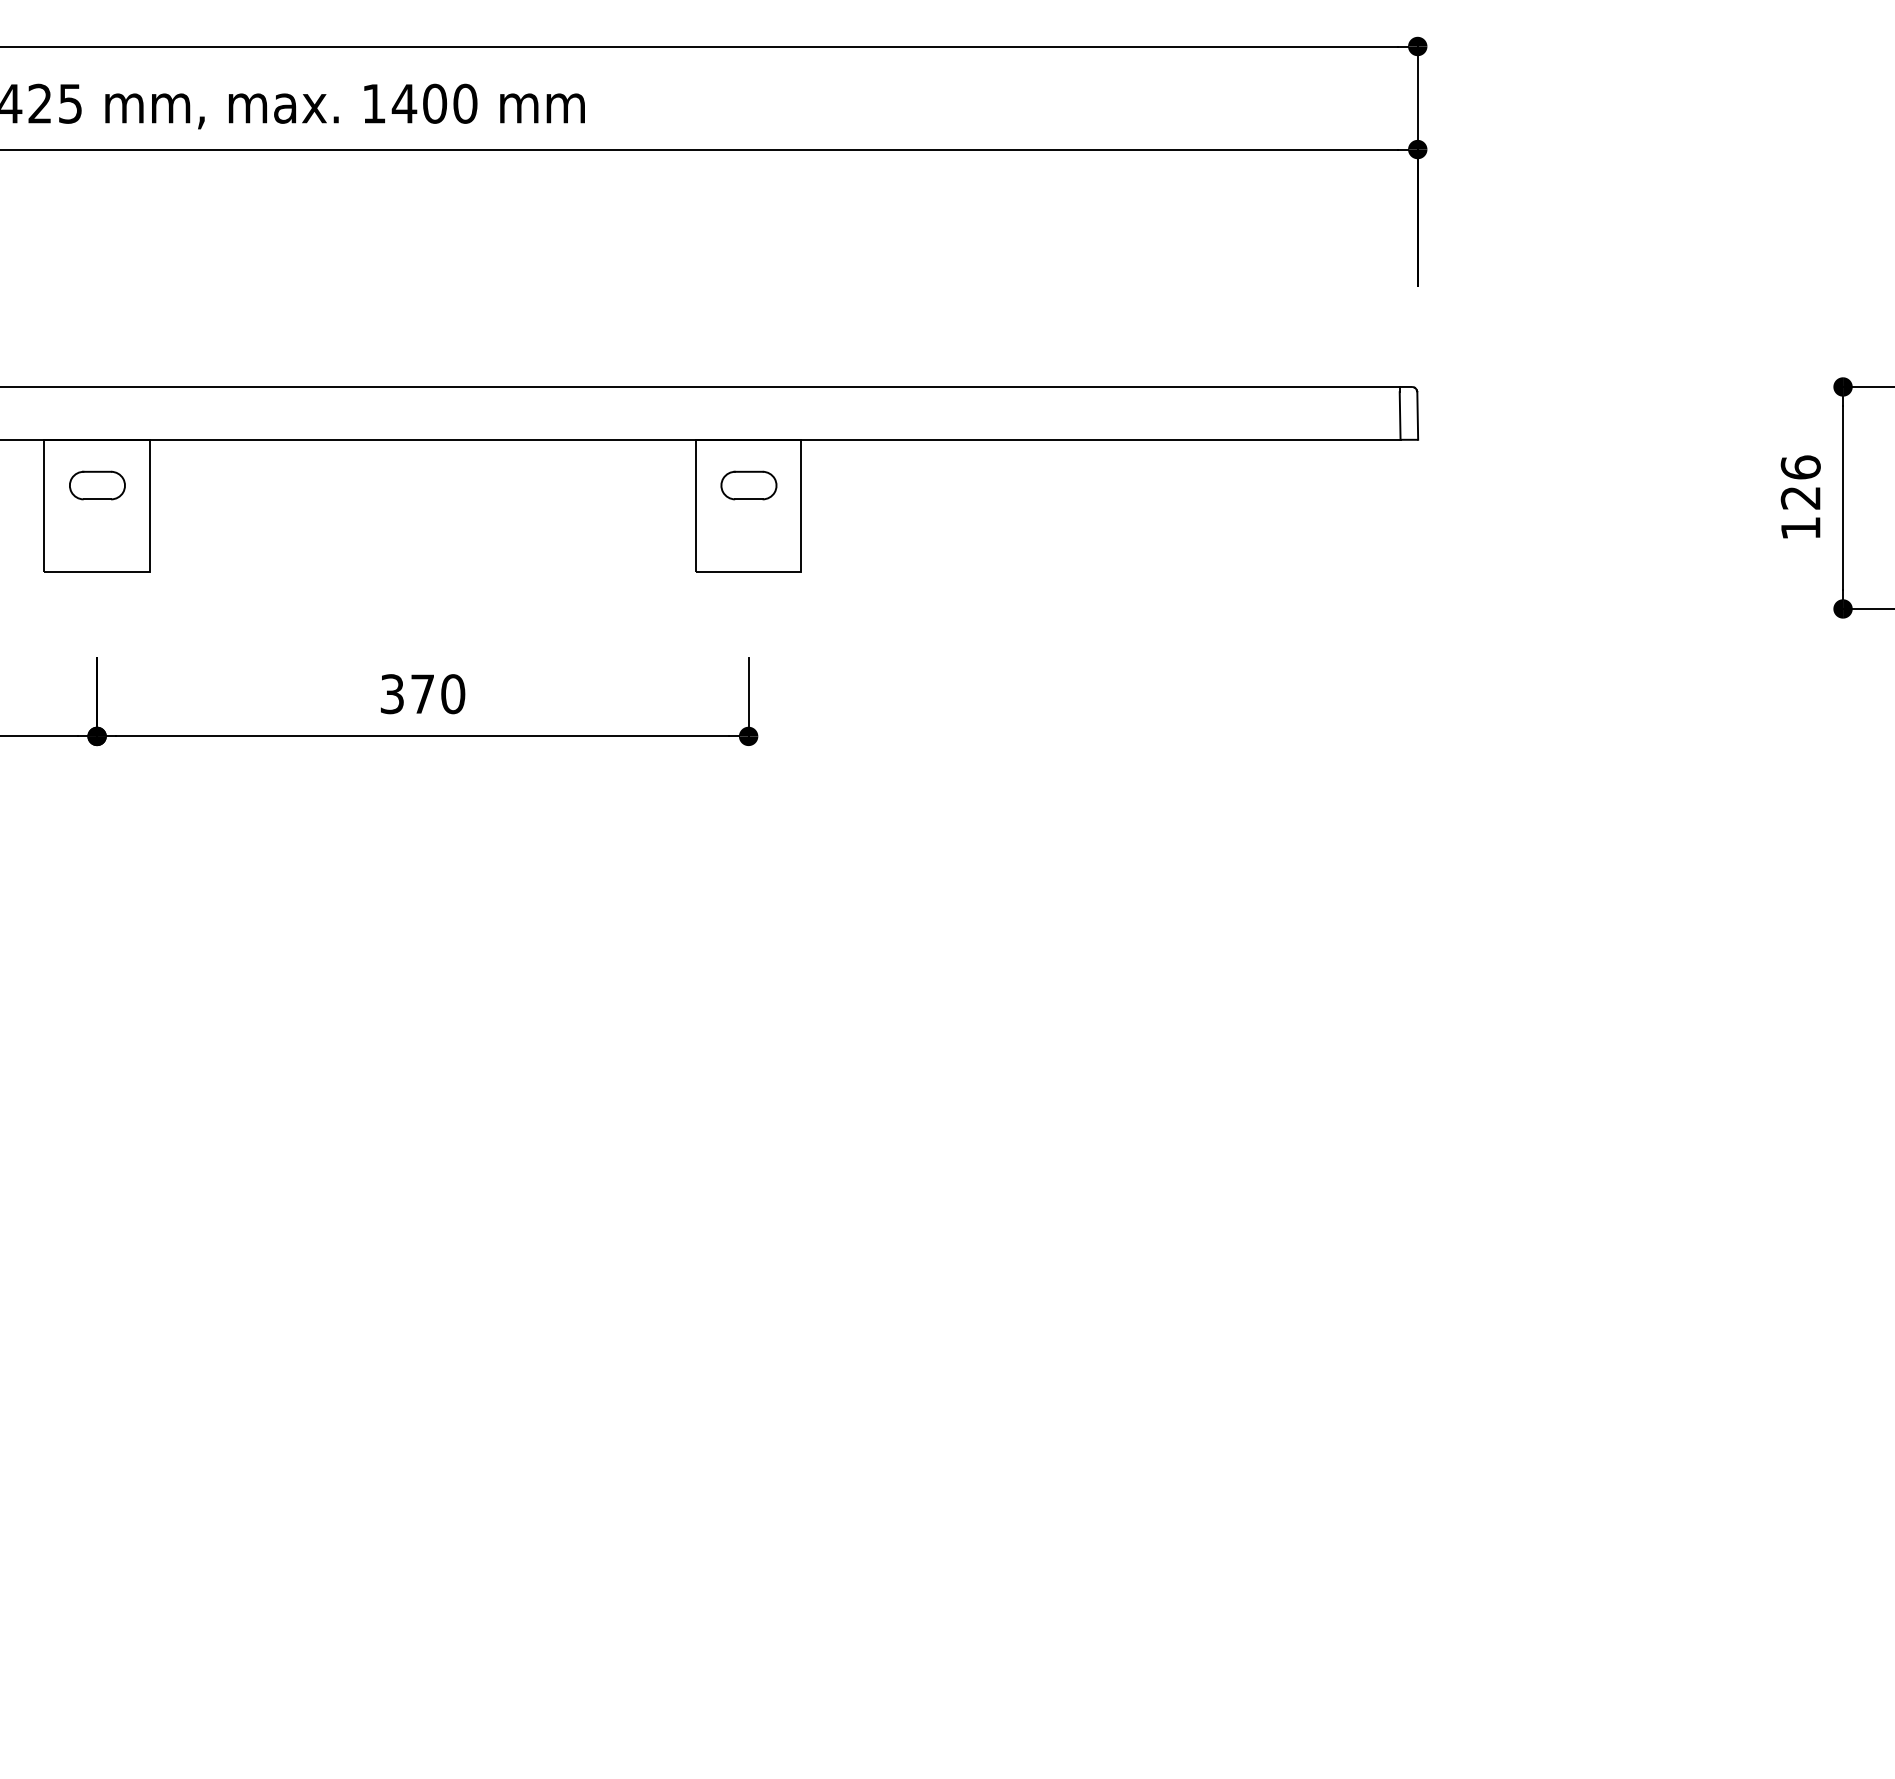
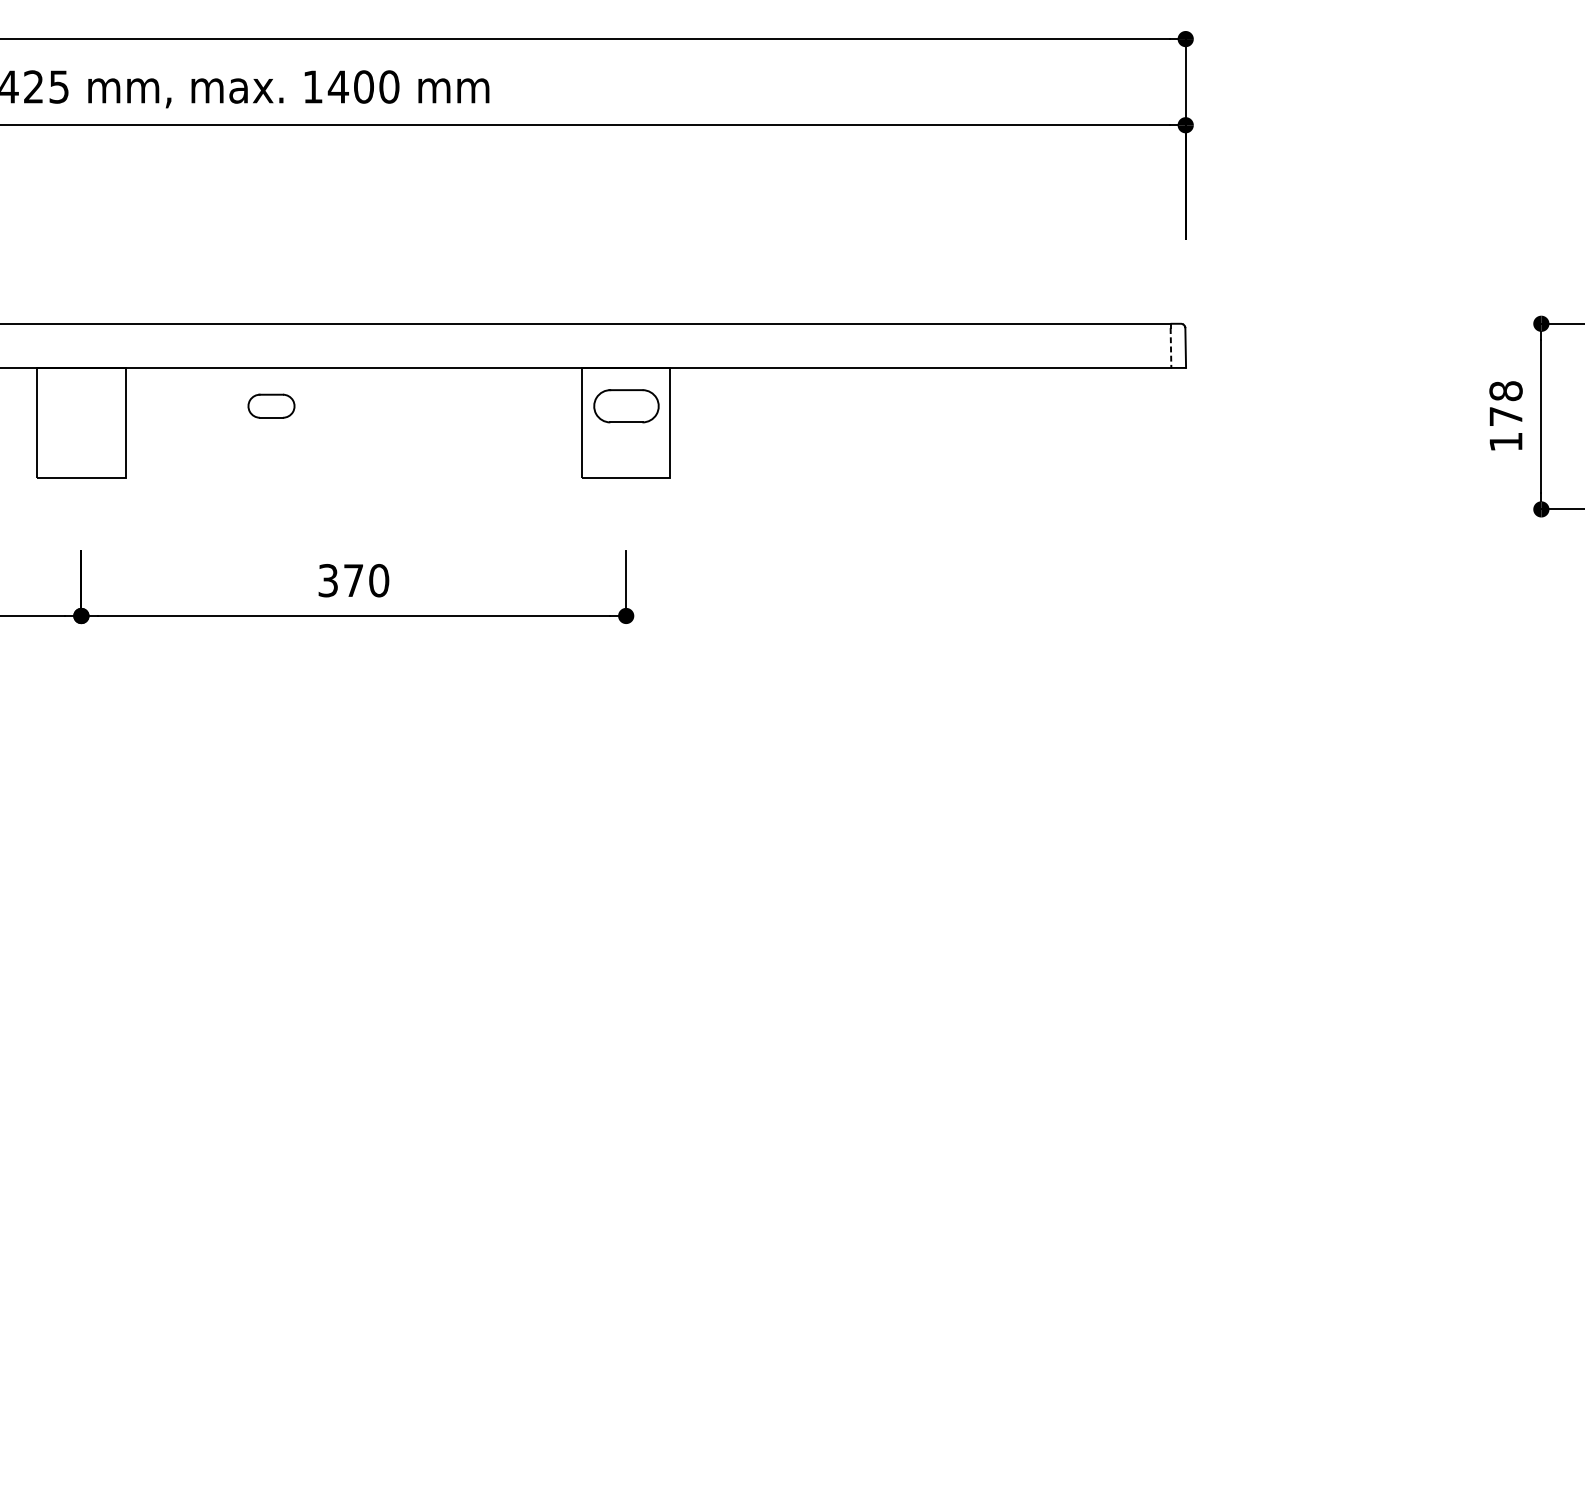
line: (1400, 415) -> (1171, 347), solid -> dashed
text: (1800, 482) -> (1505, 403), 126 -> 178
part: (97, 485) -> (271, 406), moved
part: (748, 485) -> (626, 406), size x1.4

